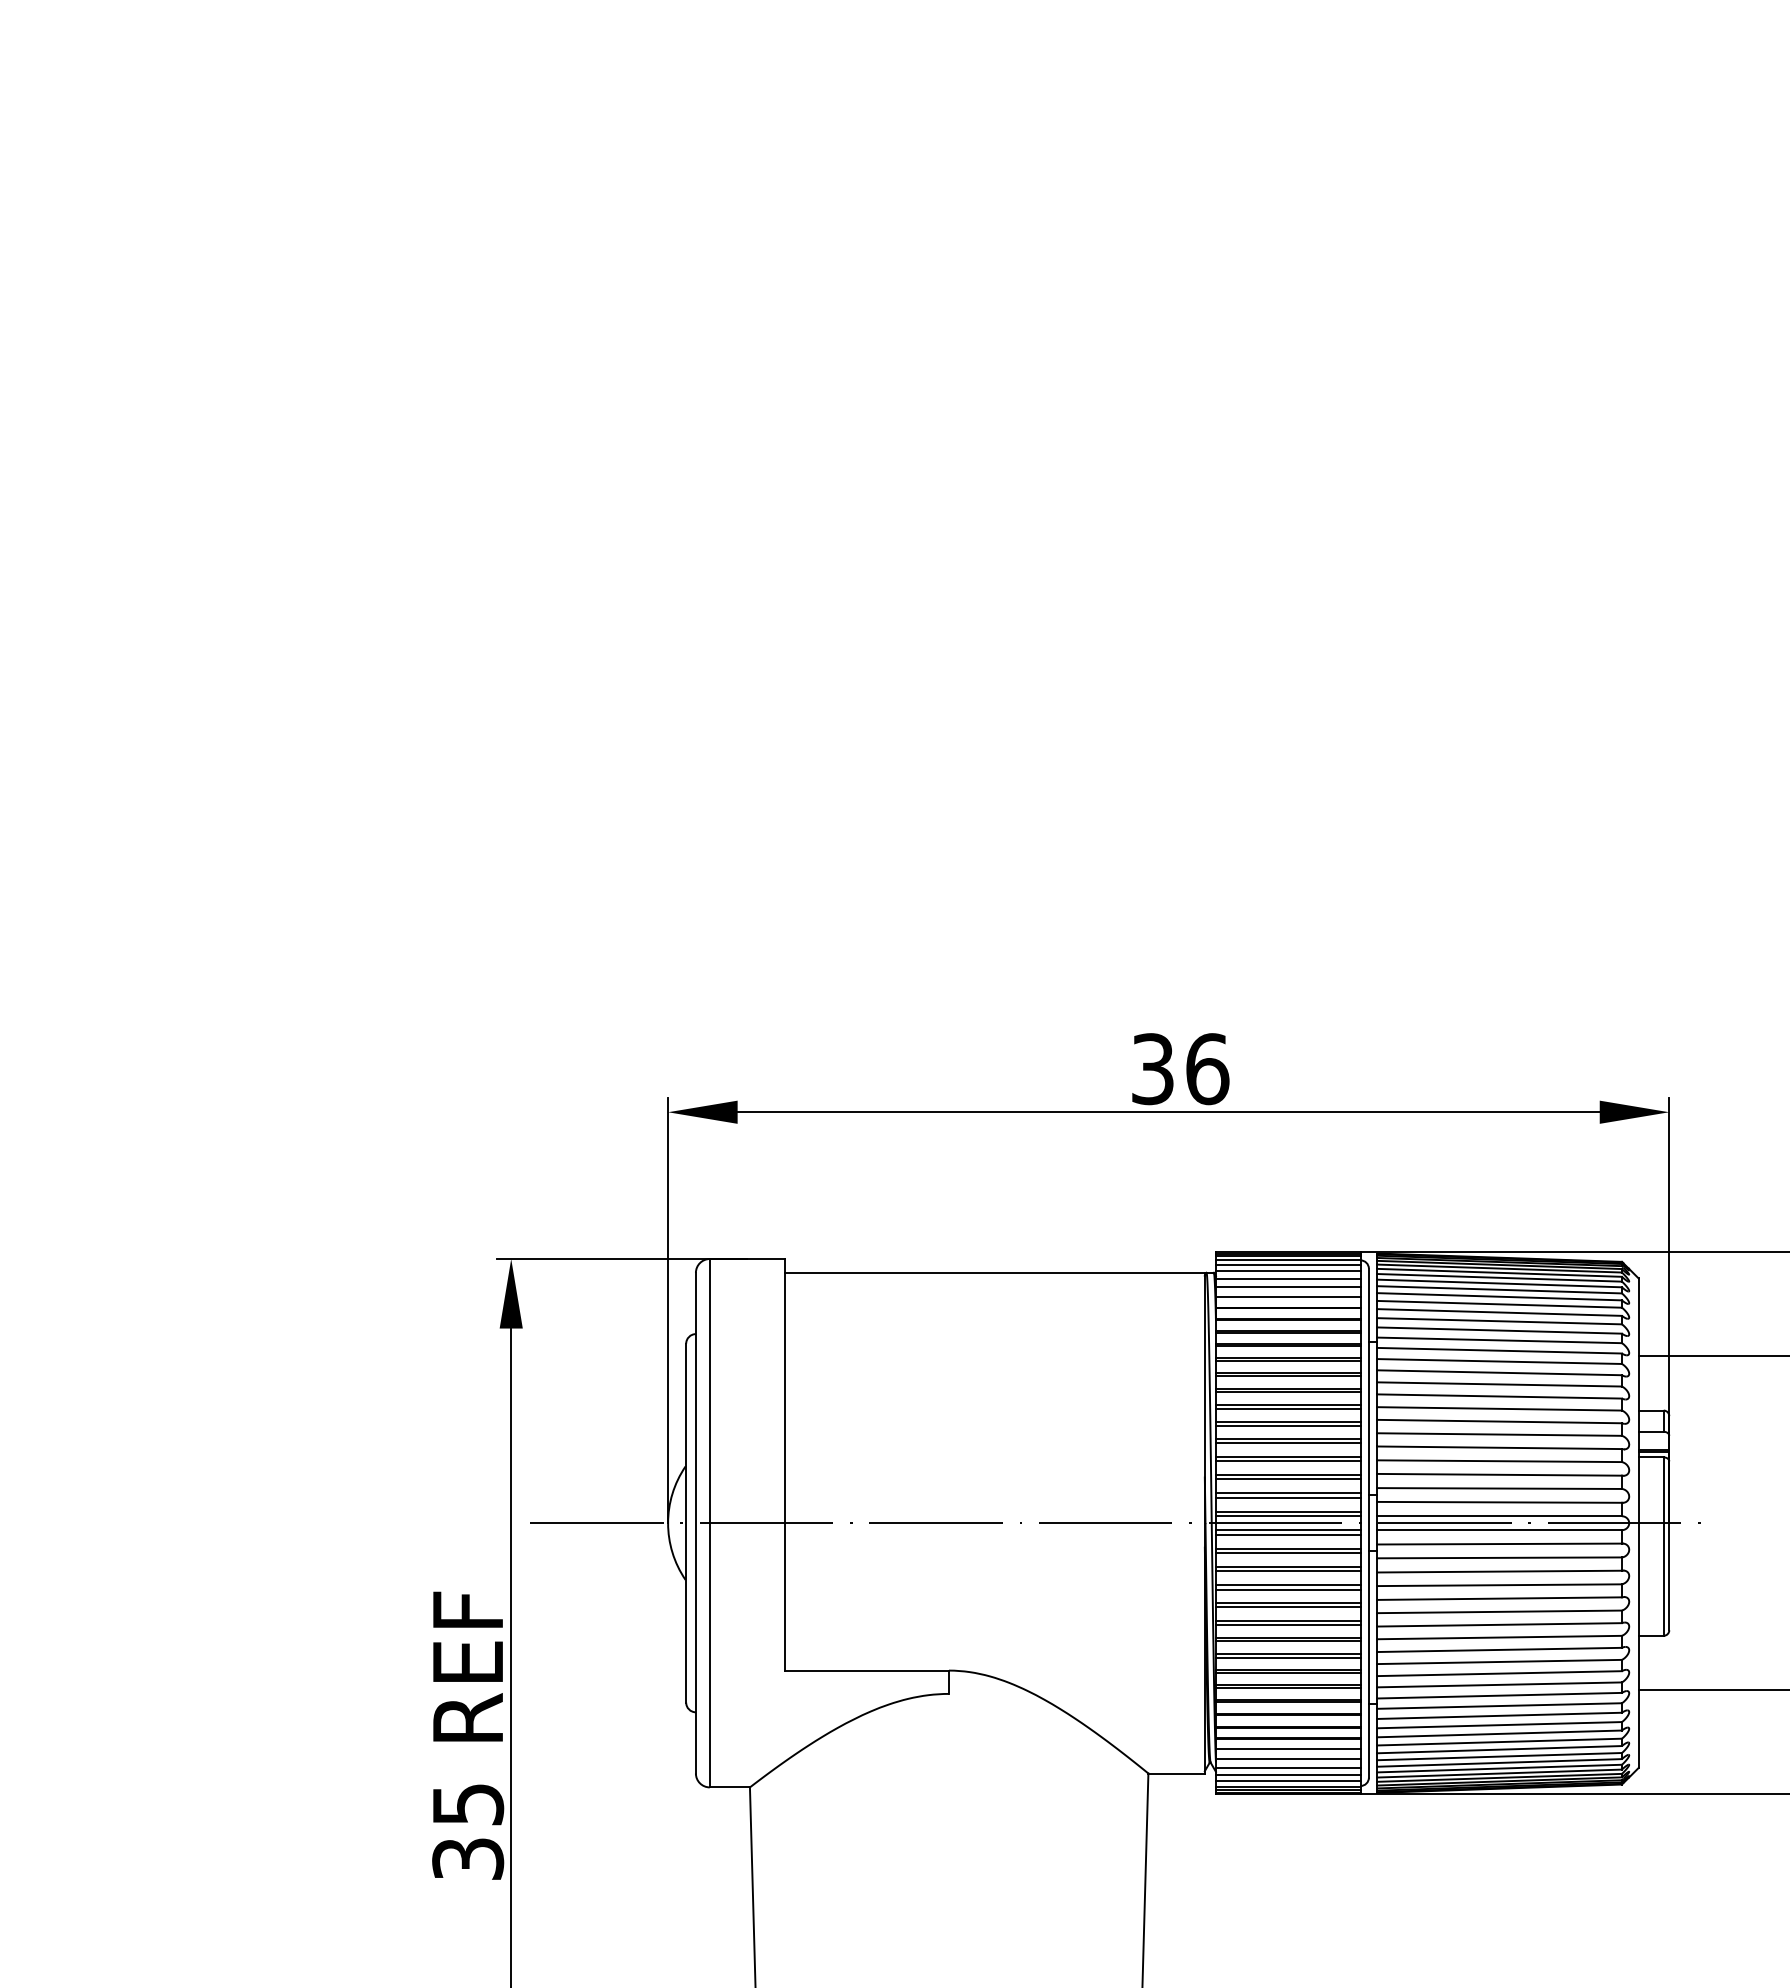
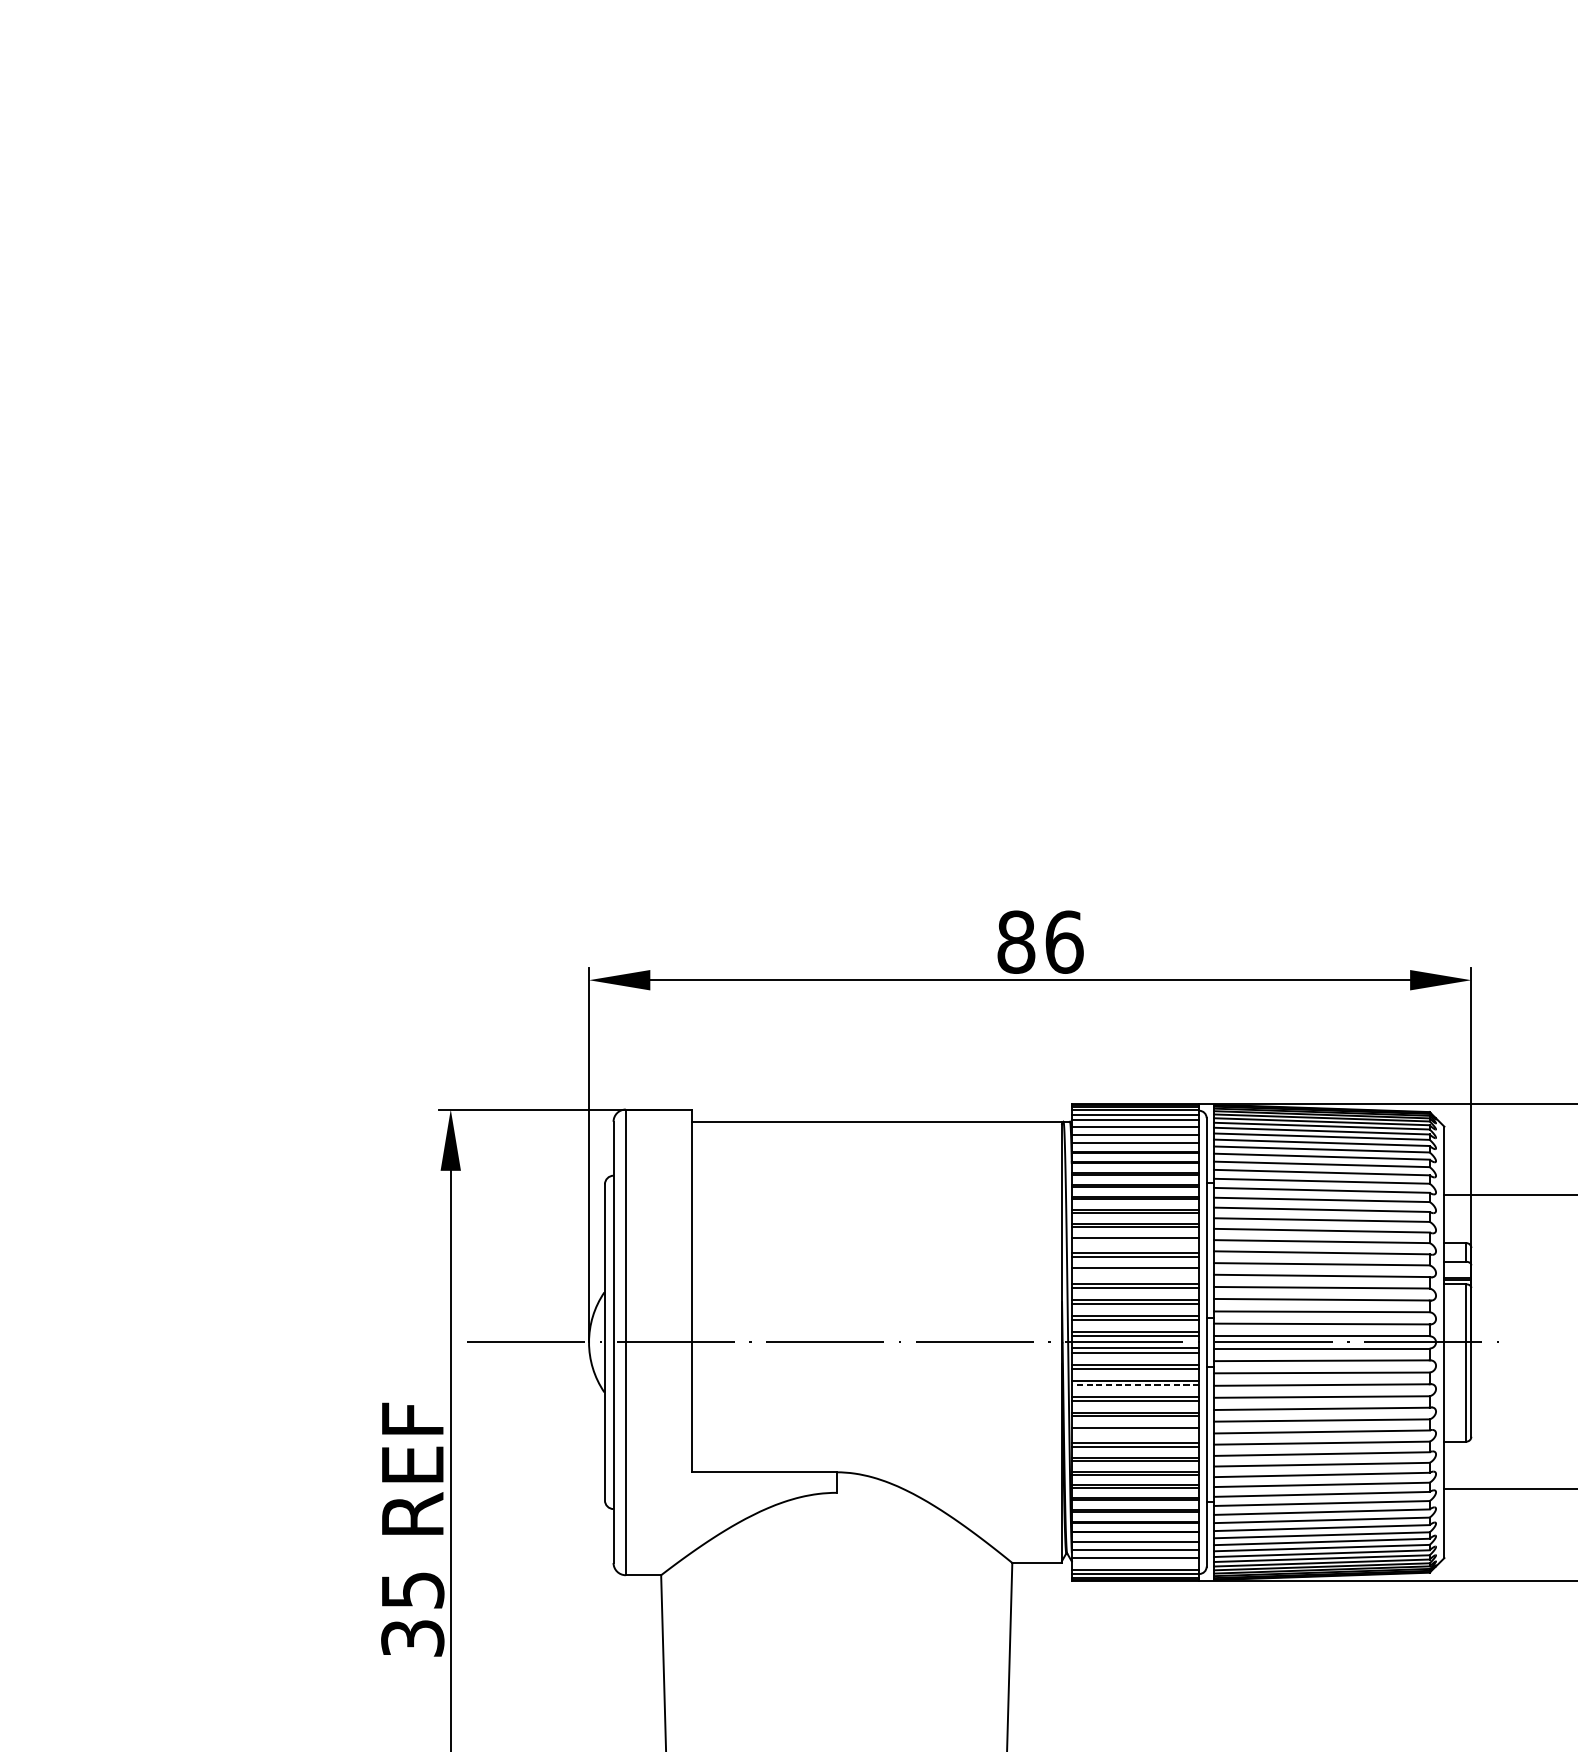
text: (1152, 1069) -> (1015, 942), 36 -> 86
line: (1287, 1408) -> (1134, 1241), removed
line: (1287, 1443) -> (1134, 1272), removed
line: (1287, 1571) -> (1134, 1384), solid -> dashed
line: (1287, 1624) -> (1134, 1431), removed
line: (1287, 1775) -> (1134, 1564), removed

